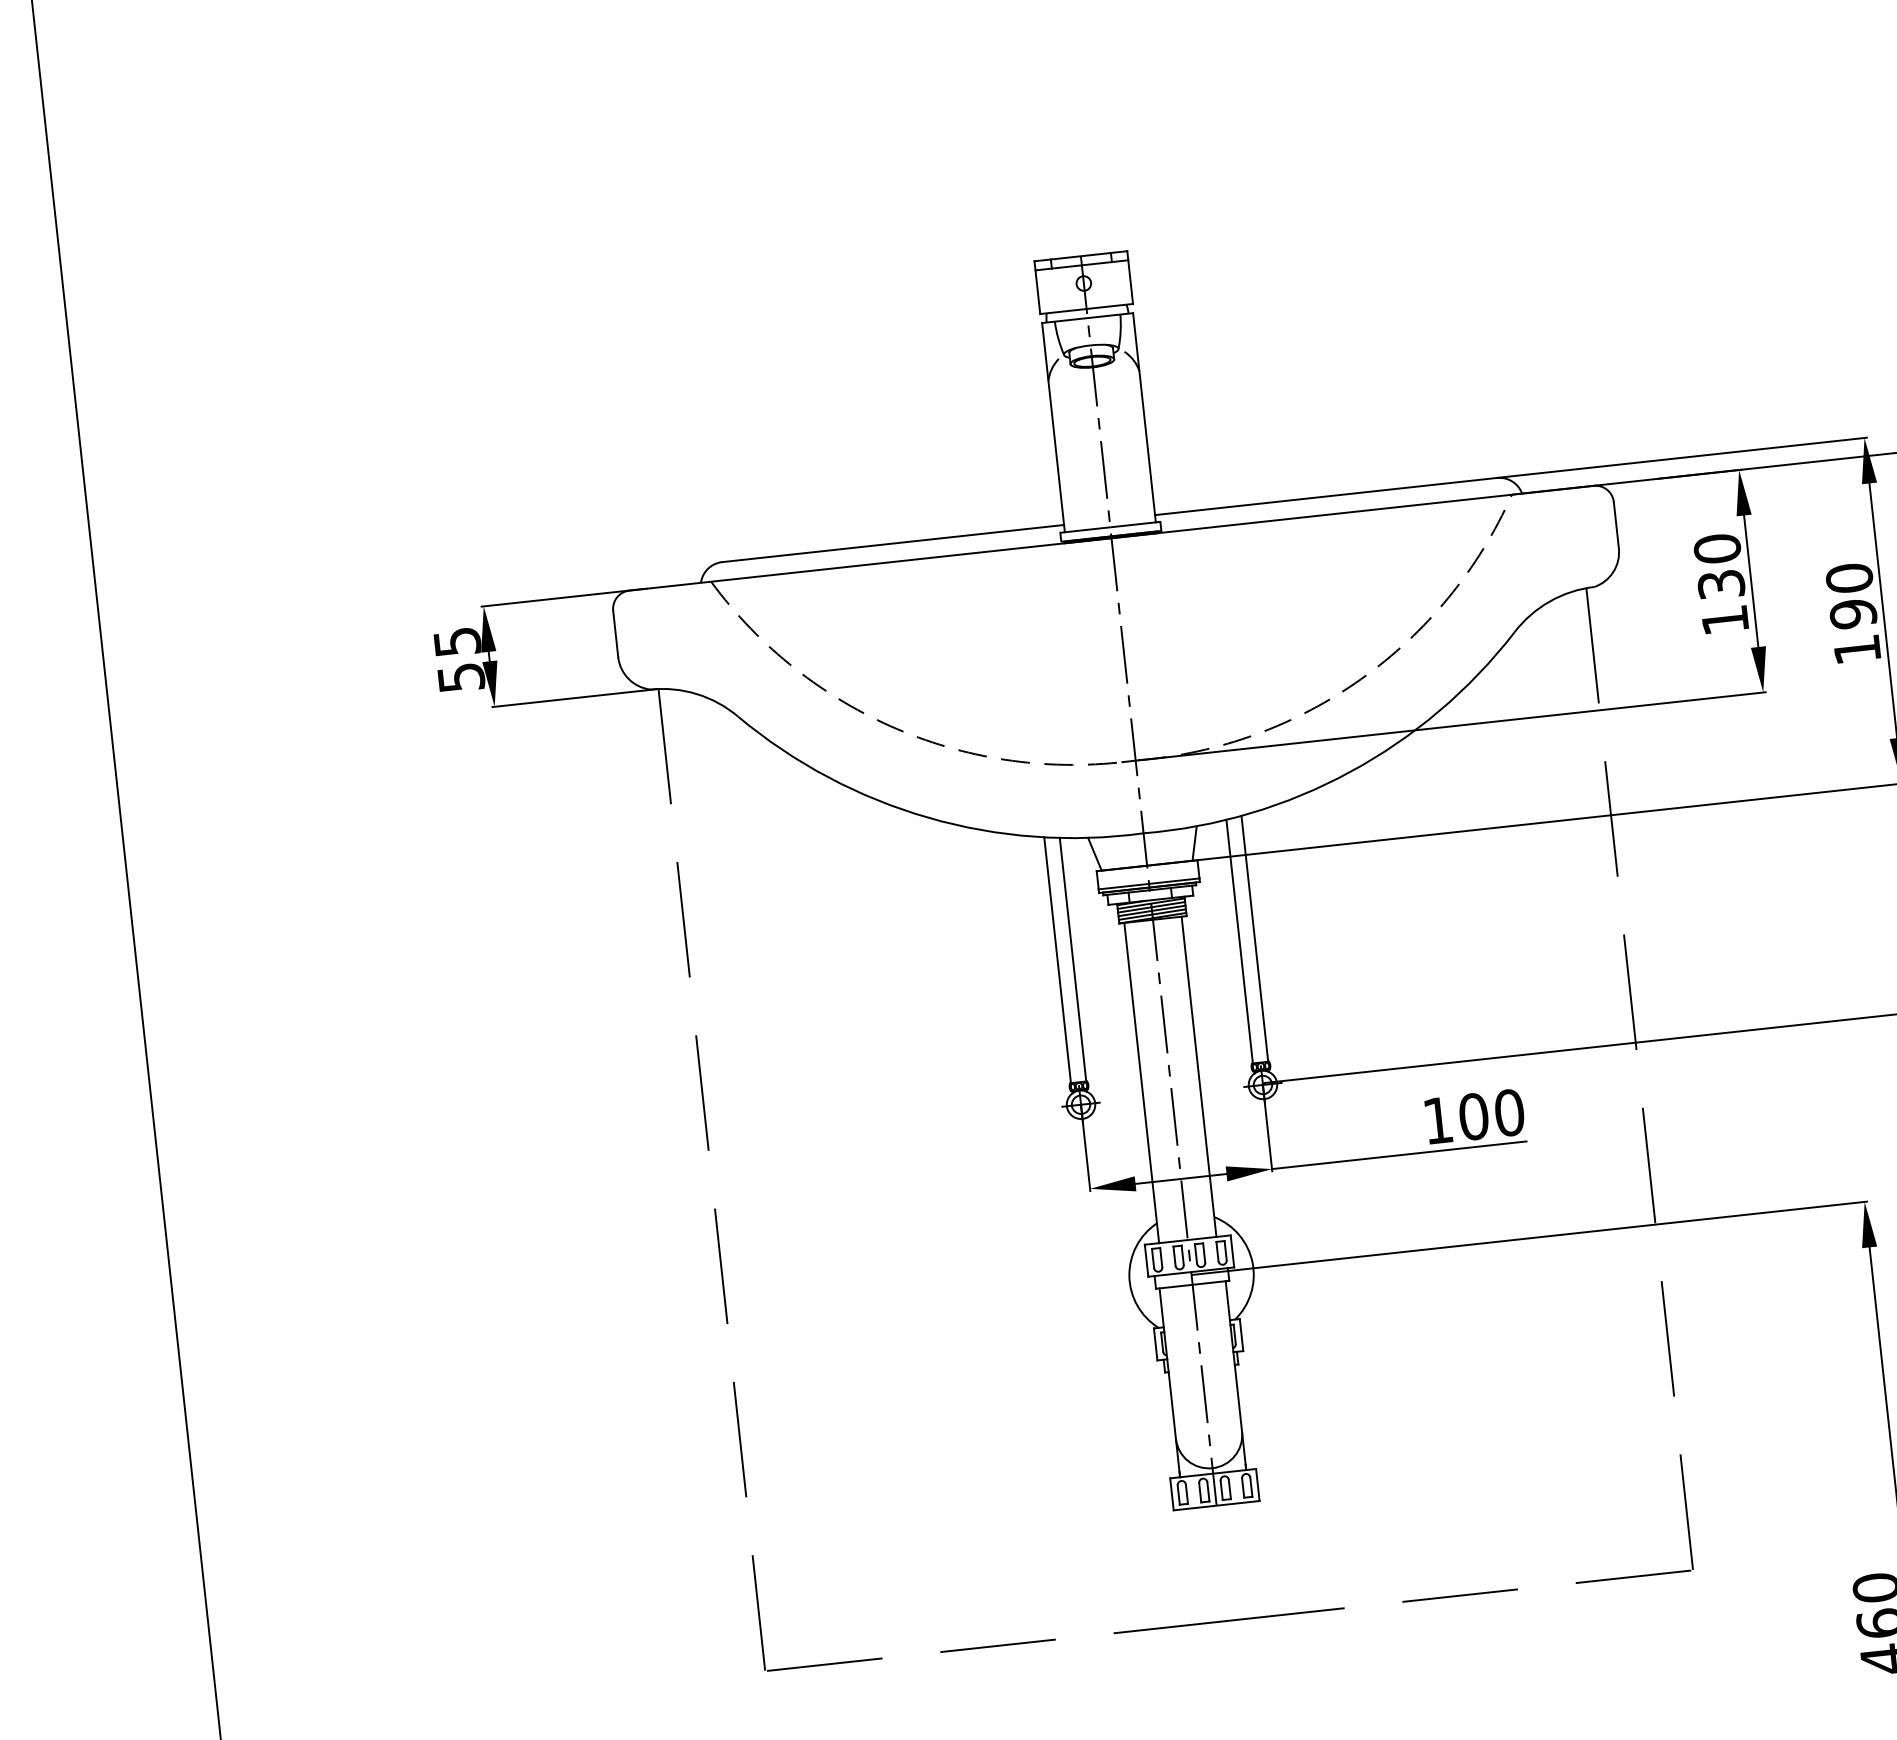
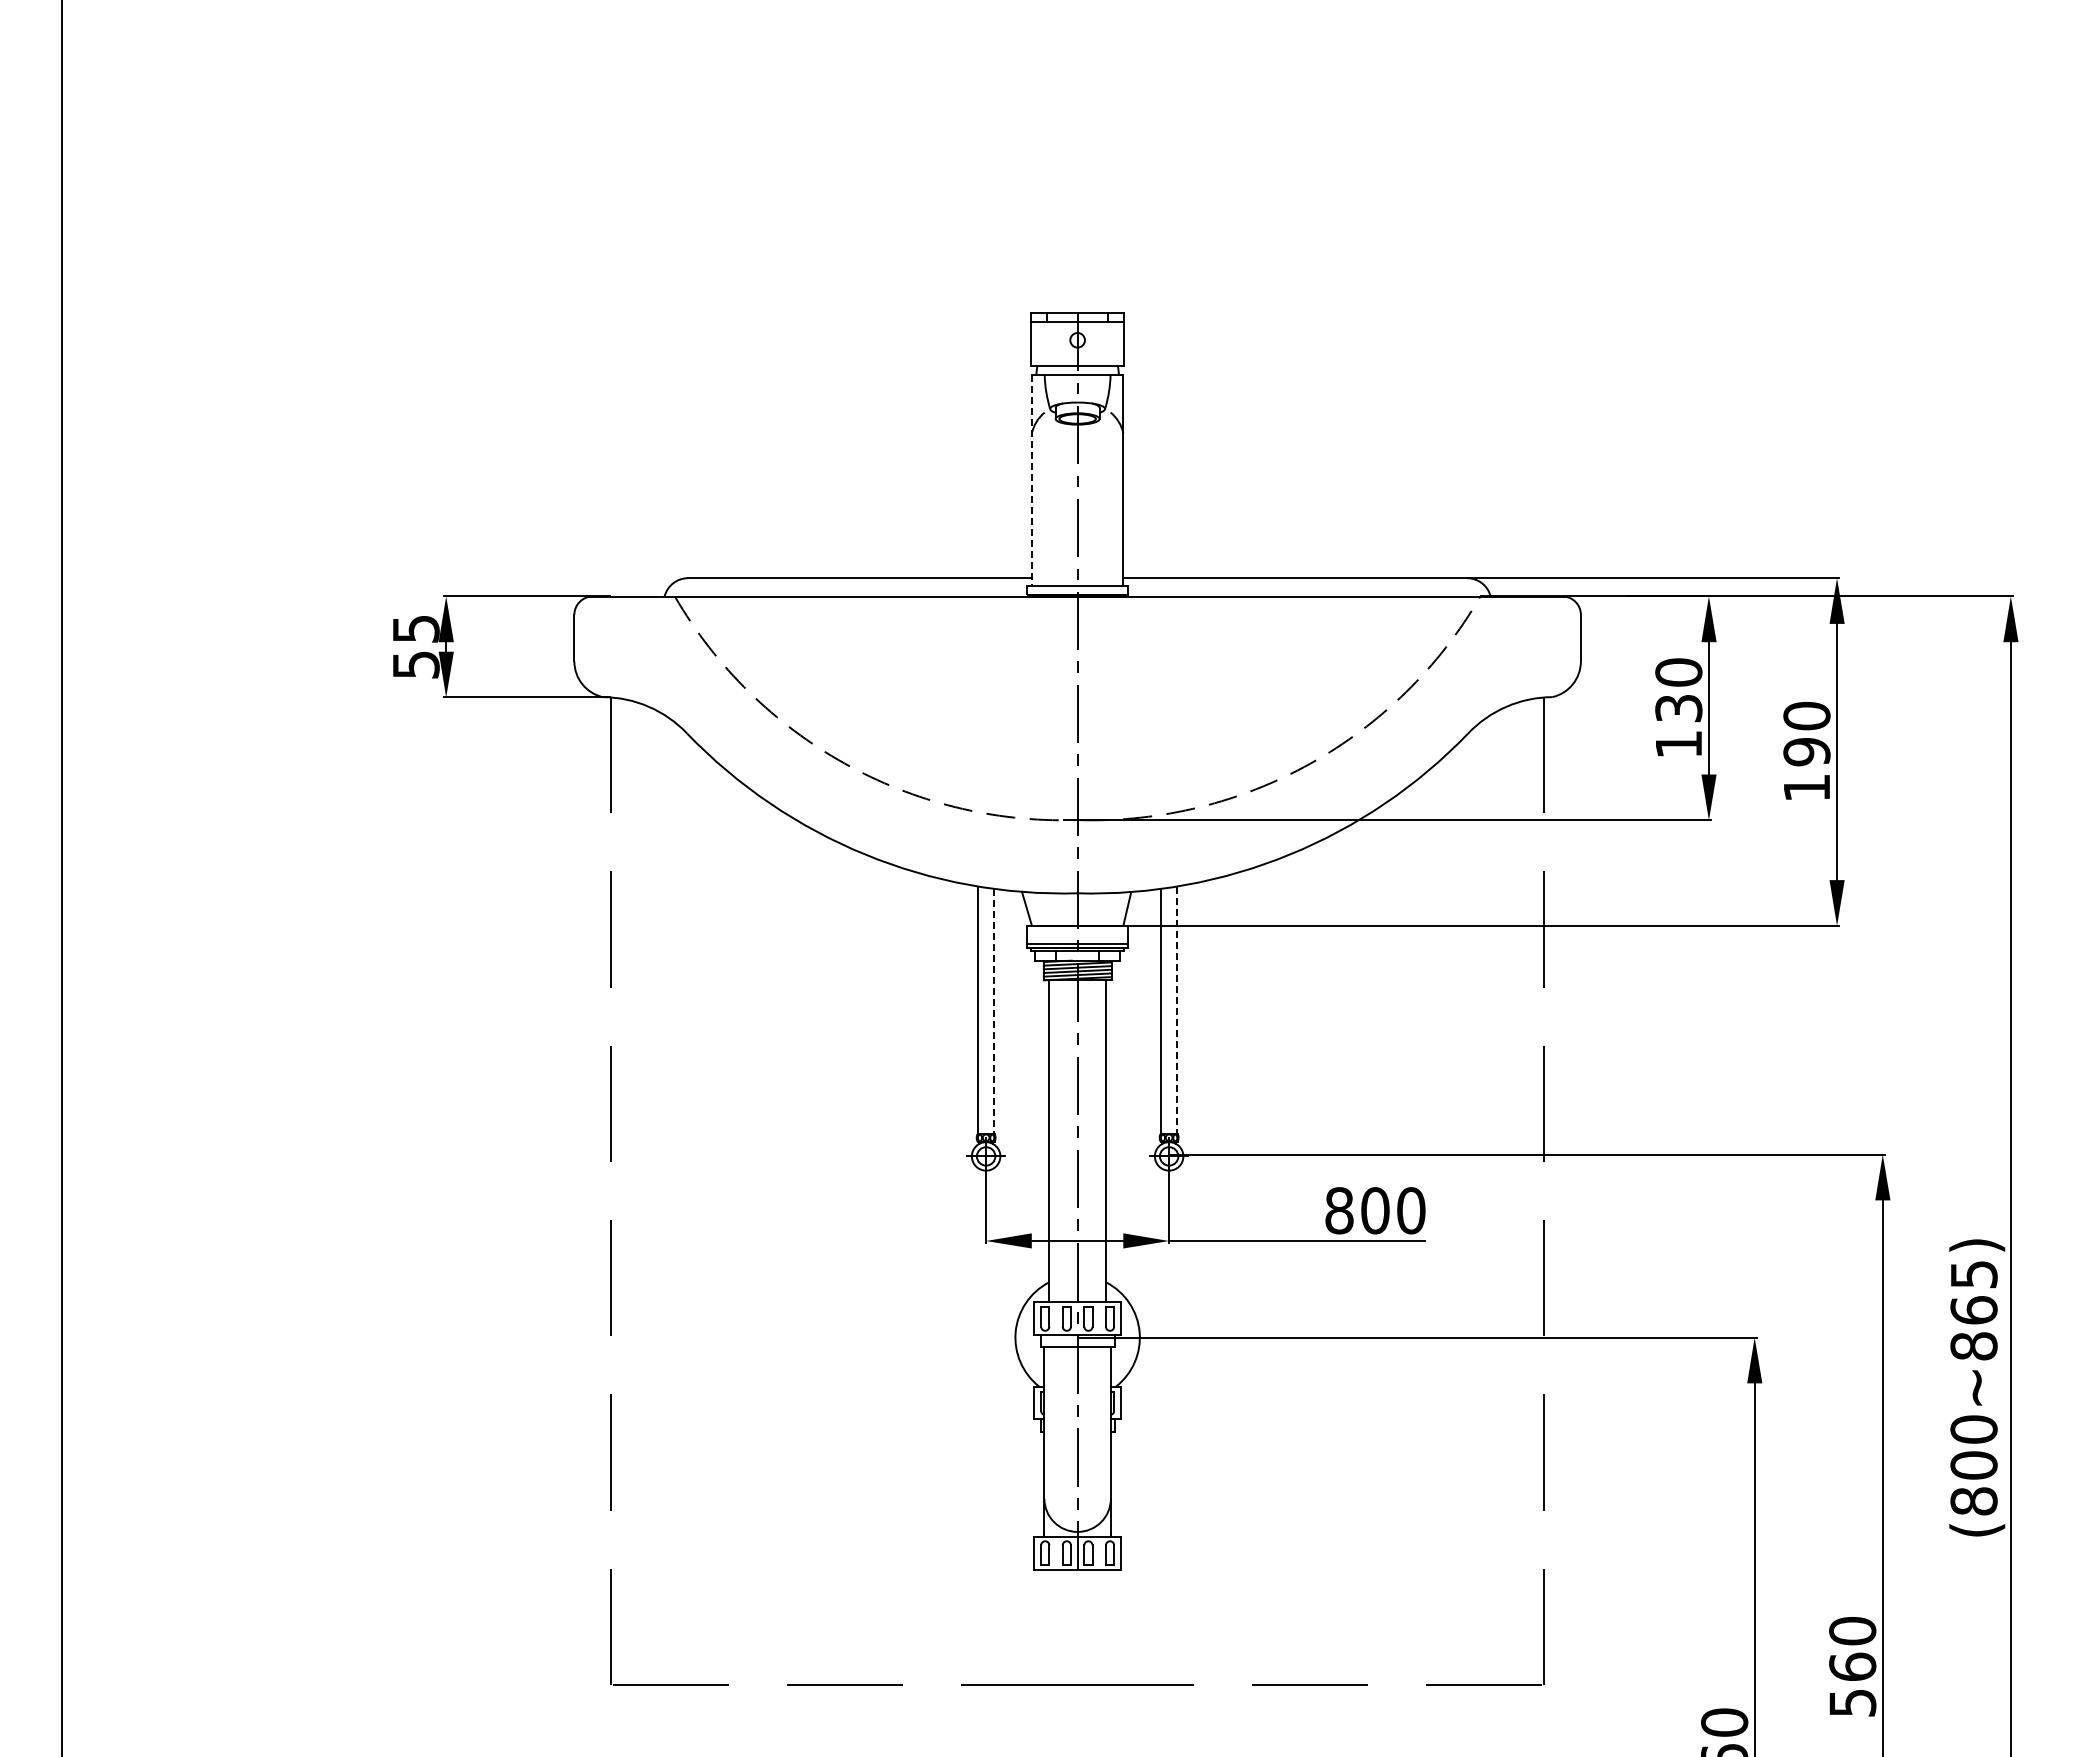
line: (1053, 427) -> (1031, 480), solid -> dashed
line: (1254, 939) -> (1176, 1010), solid -> dashed
line: (1072, 959) -> (993, 1011), solid -> dashed
text: (1438, 1120) -> (1339, 1210), 100 -> 800

